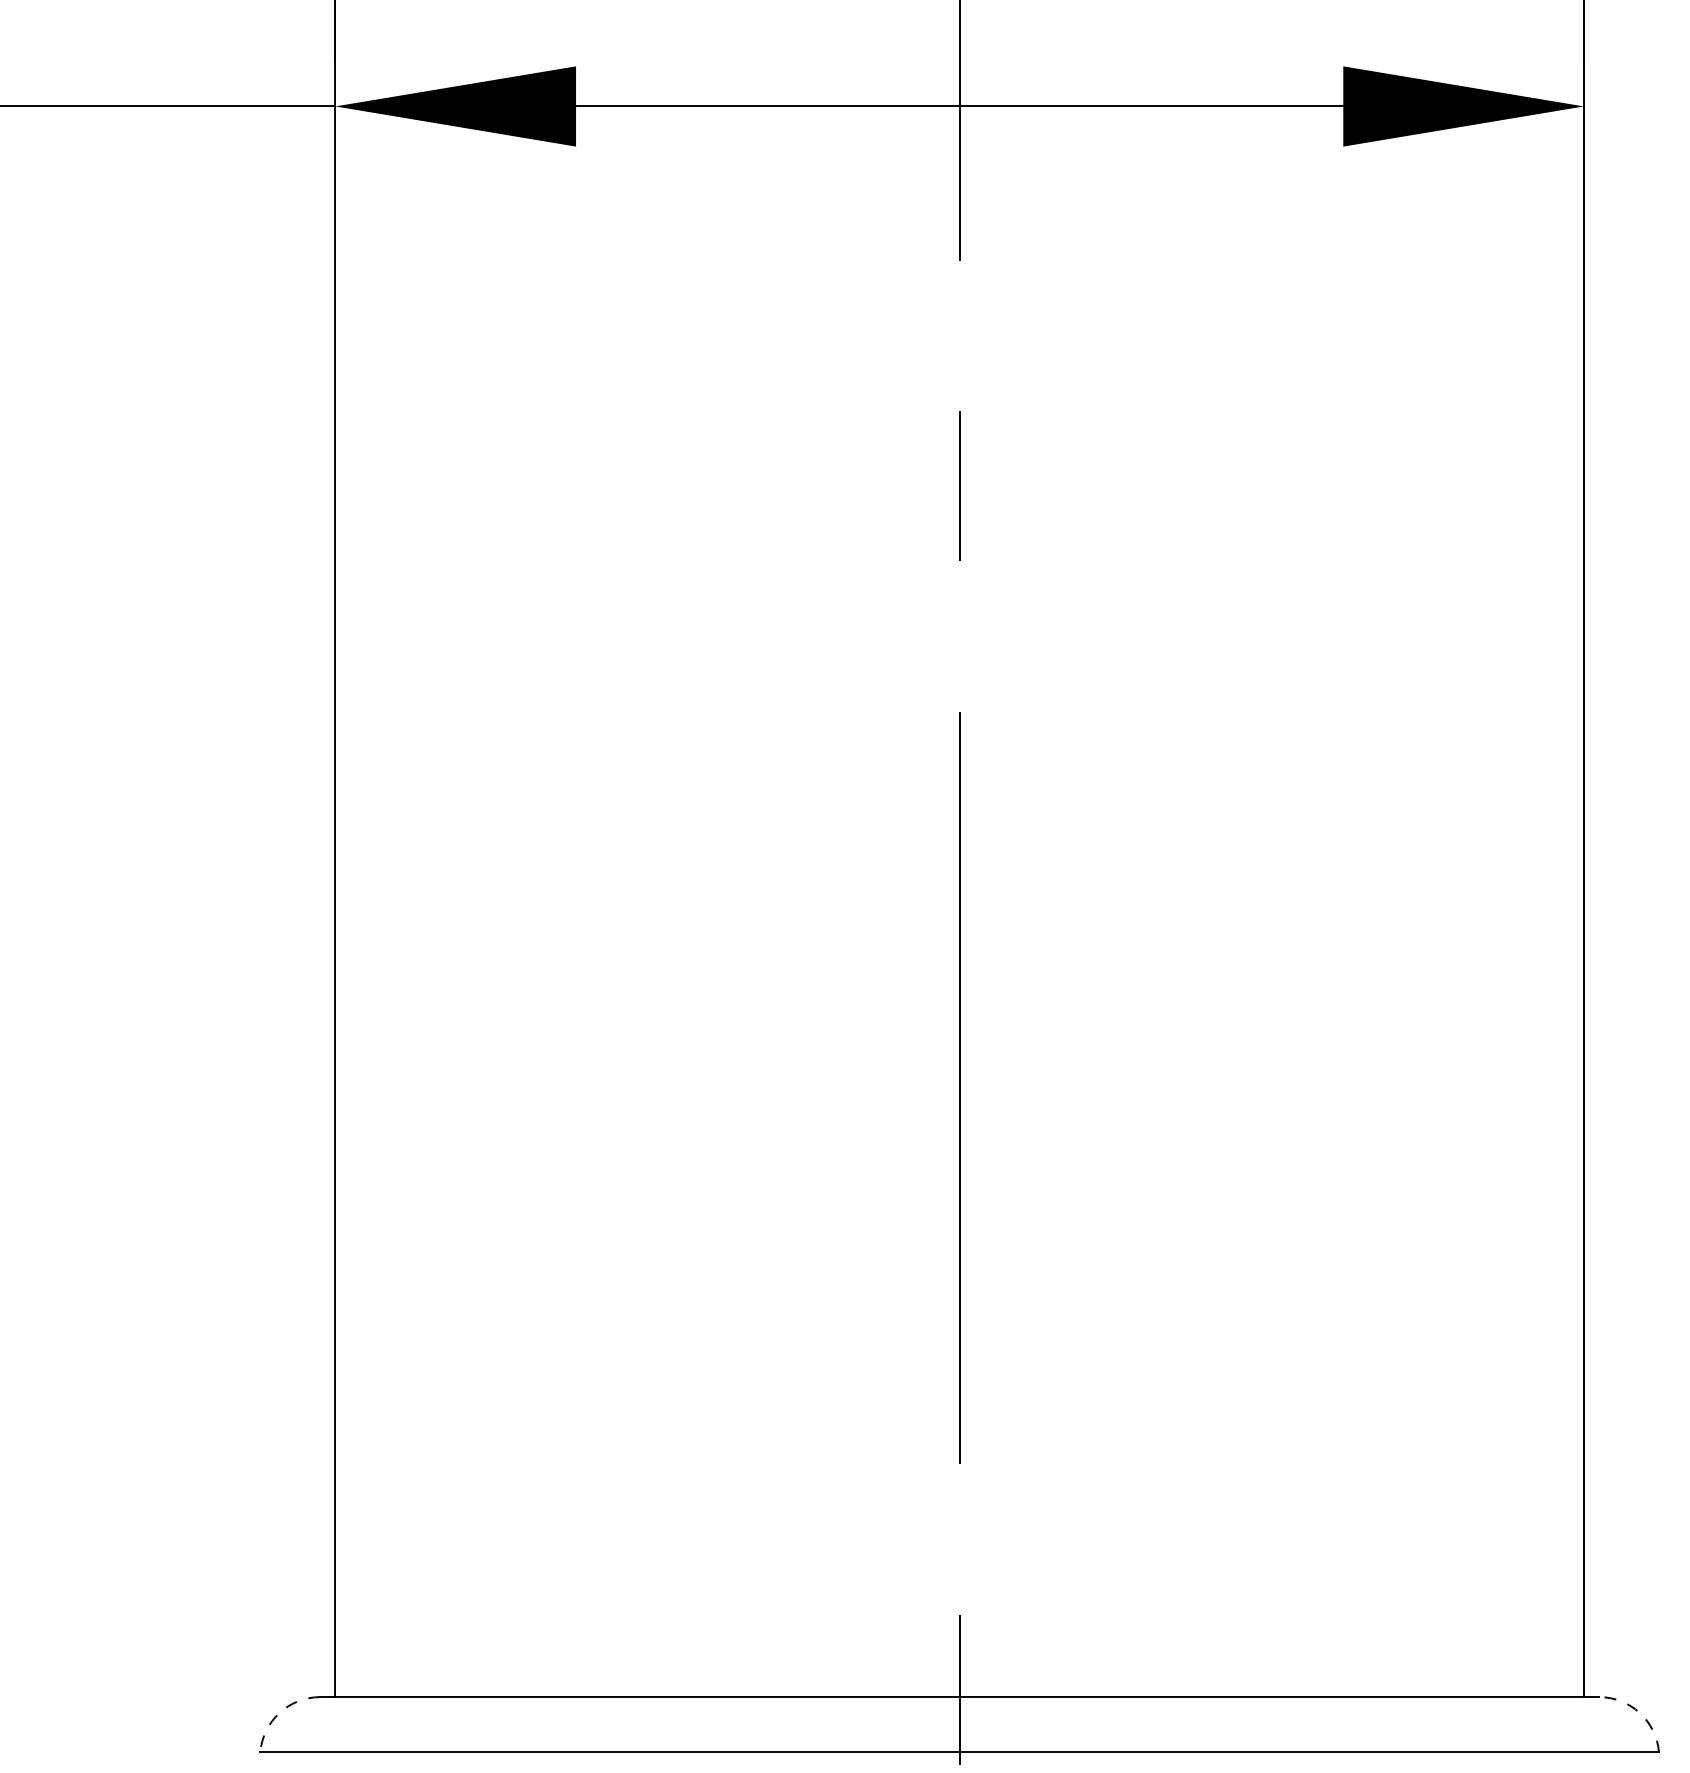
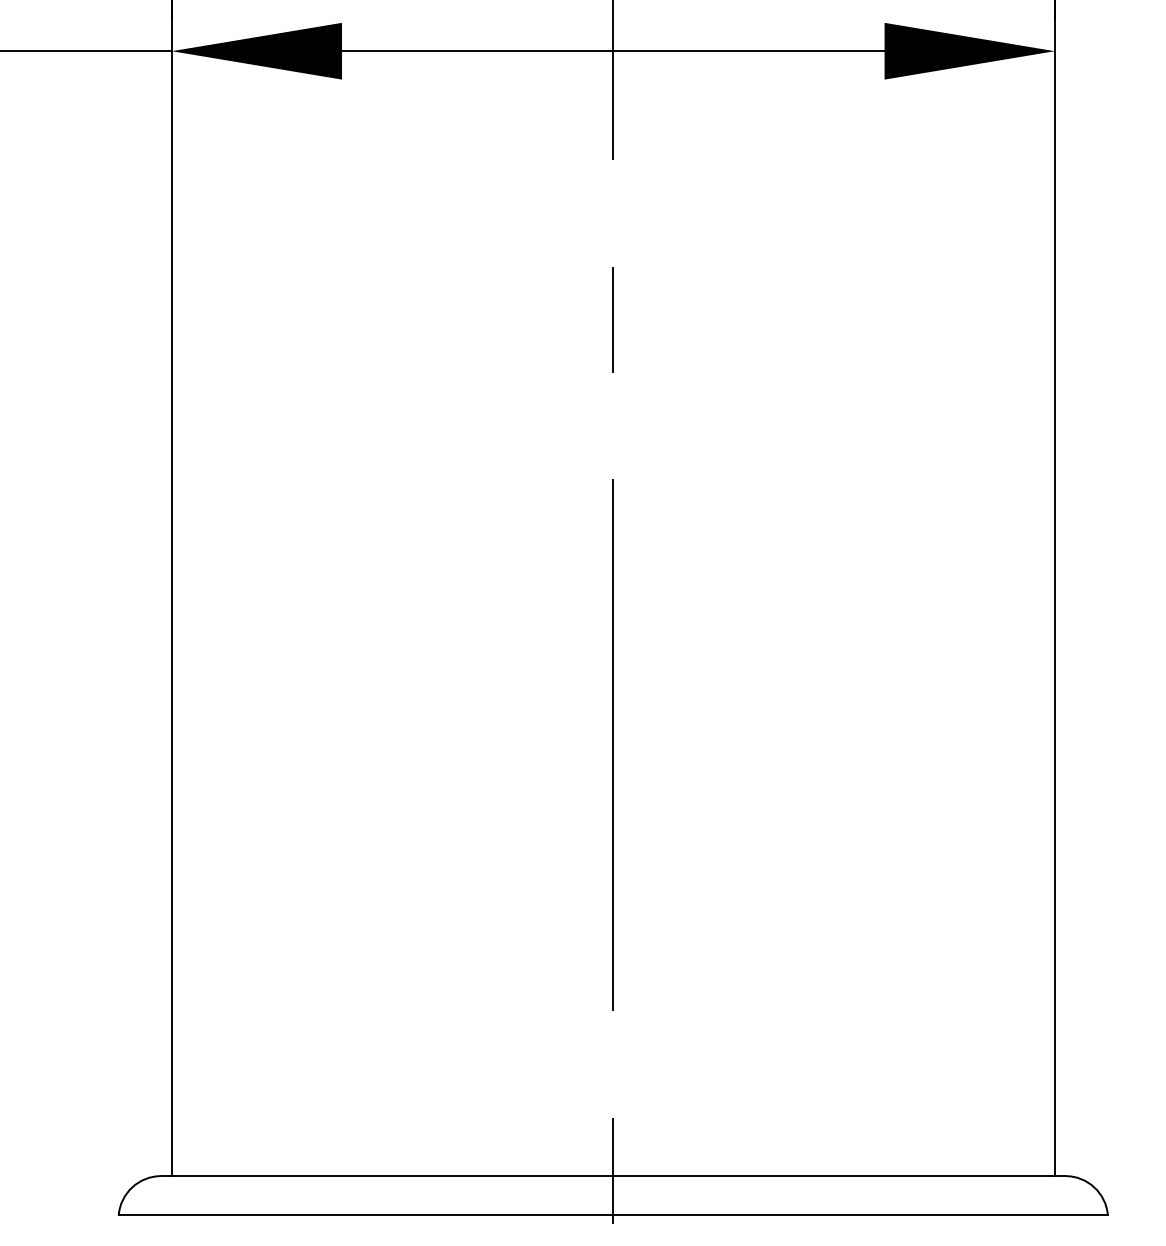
arc: (279, 1713) -> (132, 1187), dashed -> solid
arc: (1639, 1713) -> (1094, 1187), dashed -> solid

